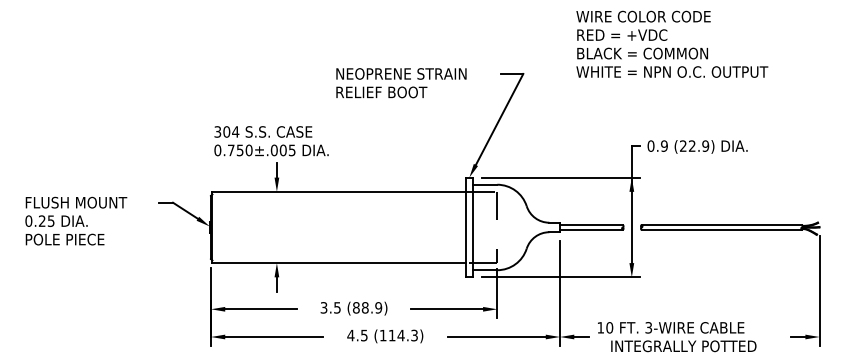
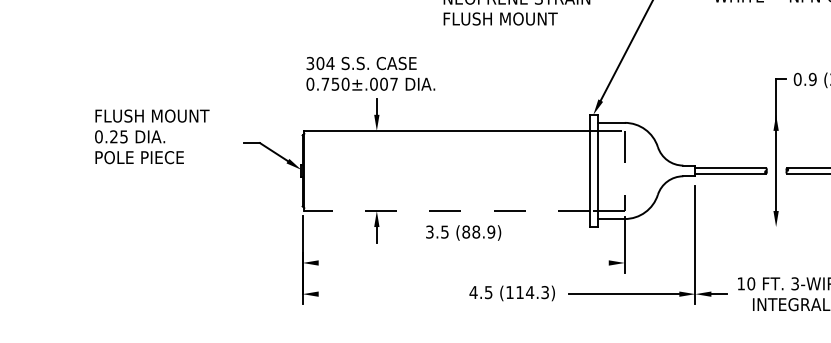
text: (387, 92) -> (501, 19), RELIEF BOOT -> FLUSH MOUNT
text: (291, 150) -> (393, 84), 0.750±.005 -> 0.750±.007
line: (560, 177) -> (695, 114), removed
text: (76, 220) -> (152, 136), moved
line: (339, 263) -> (447, 211), solid -> dashed
line: (560, 277) -> (695, 227), removed
text: (353, 308) -> (463, 232), moved
line: (261, 309) -> (359, 263), removed
line: (446, 309) -> (567, 263), removed
text: (385, 336) -> (512, 293), moved
line: (274, 337) -> (374, 294), removed

